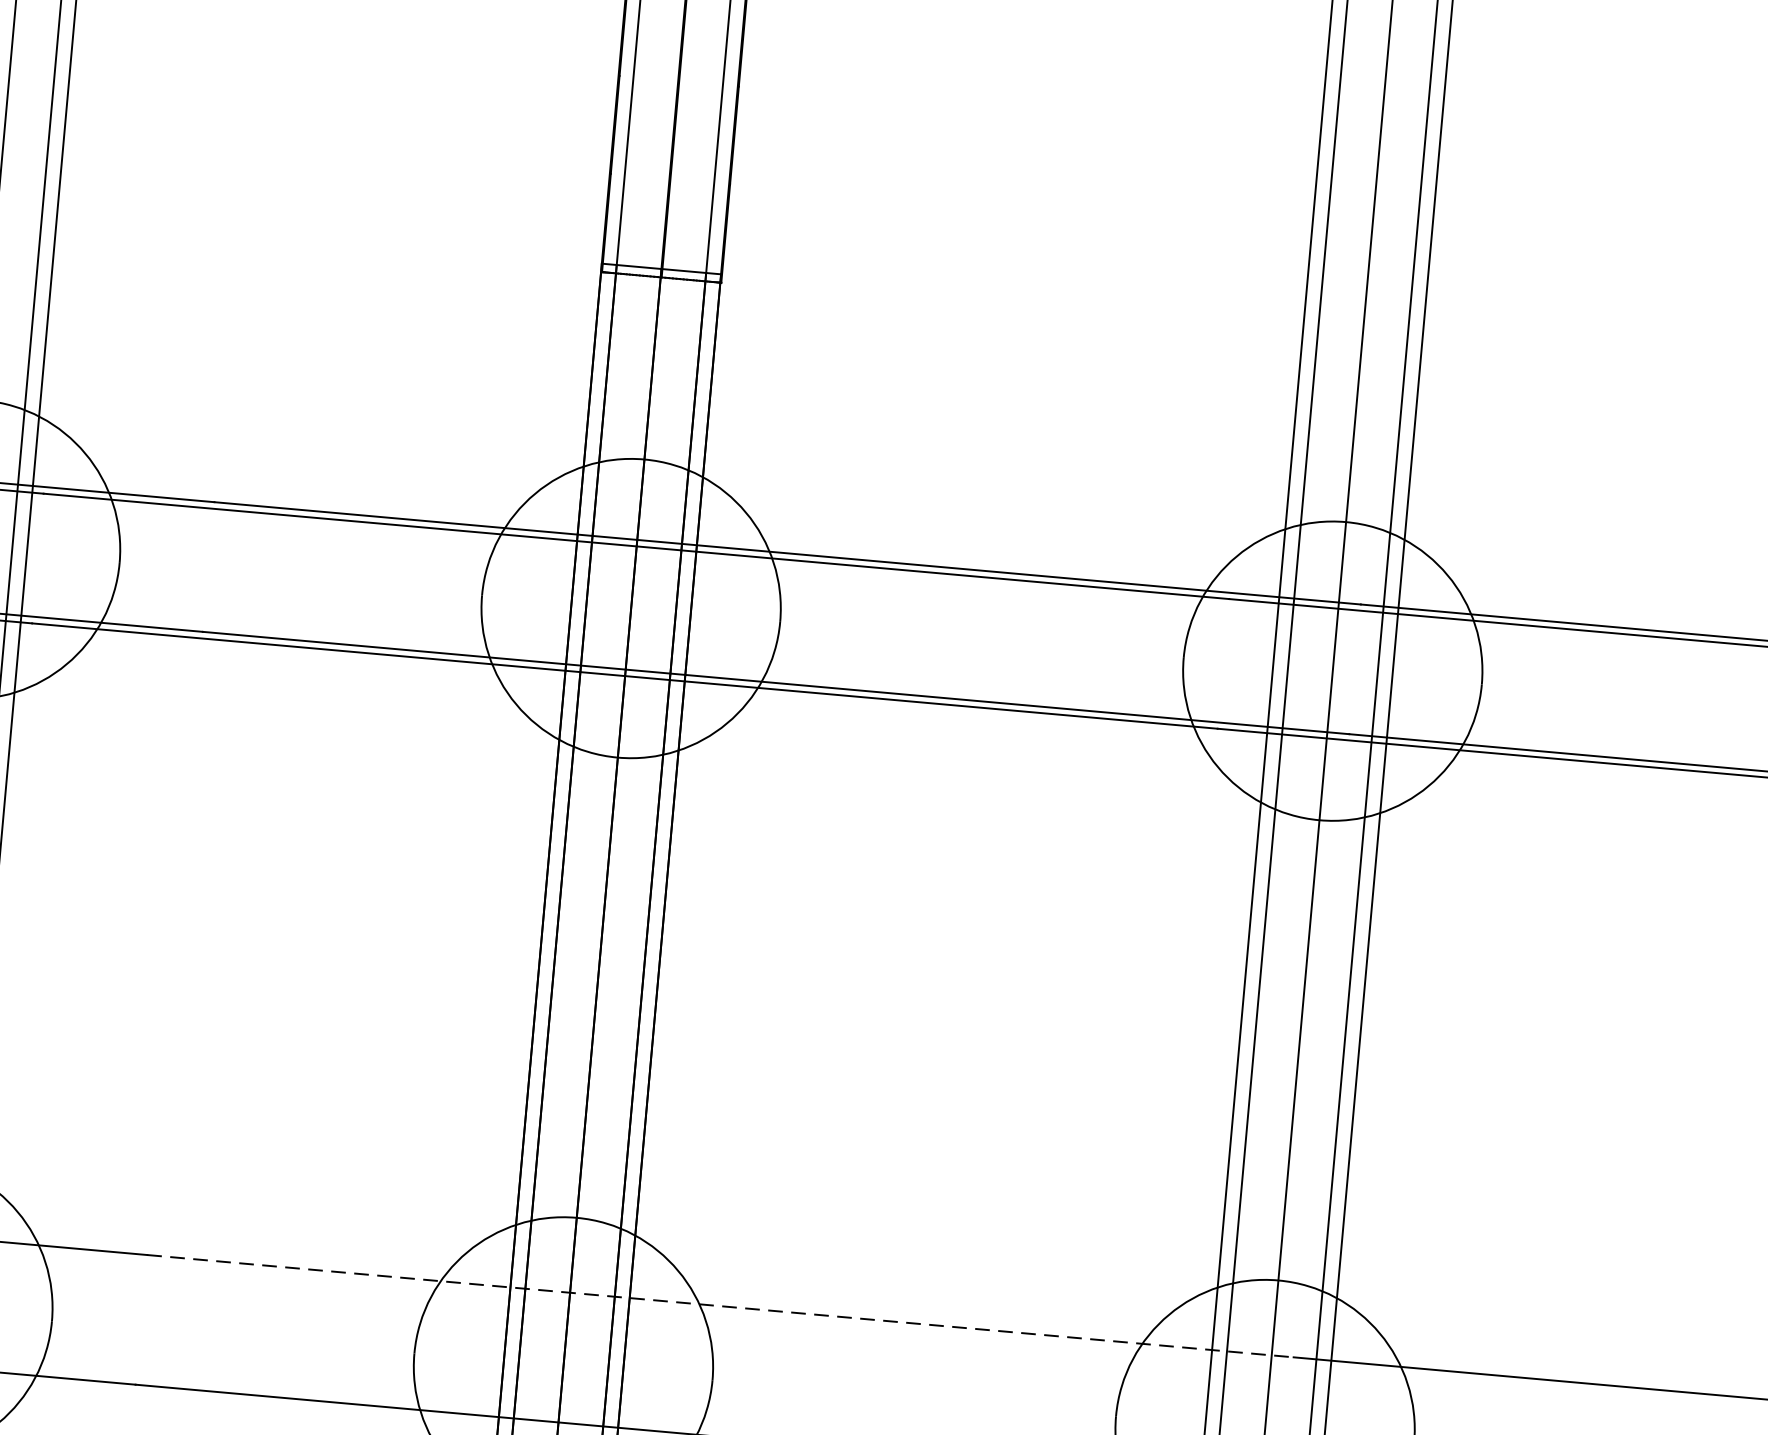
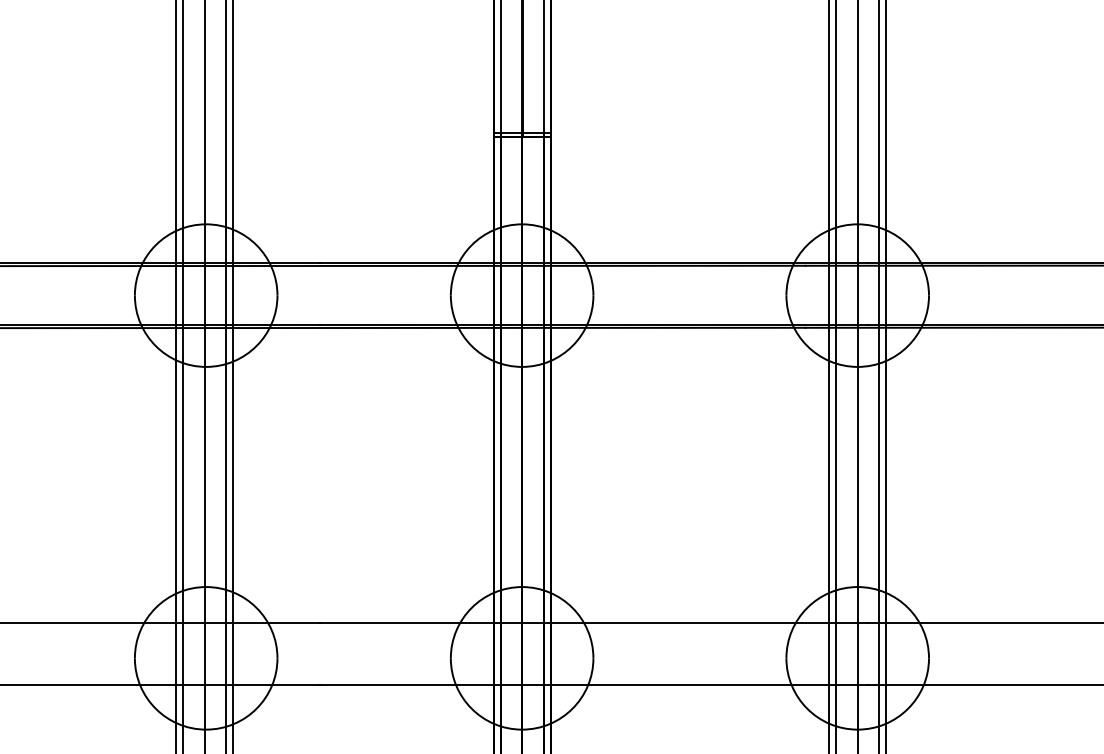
line: (721, 1305) -> (594, 622), dashed -> solid

